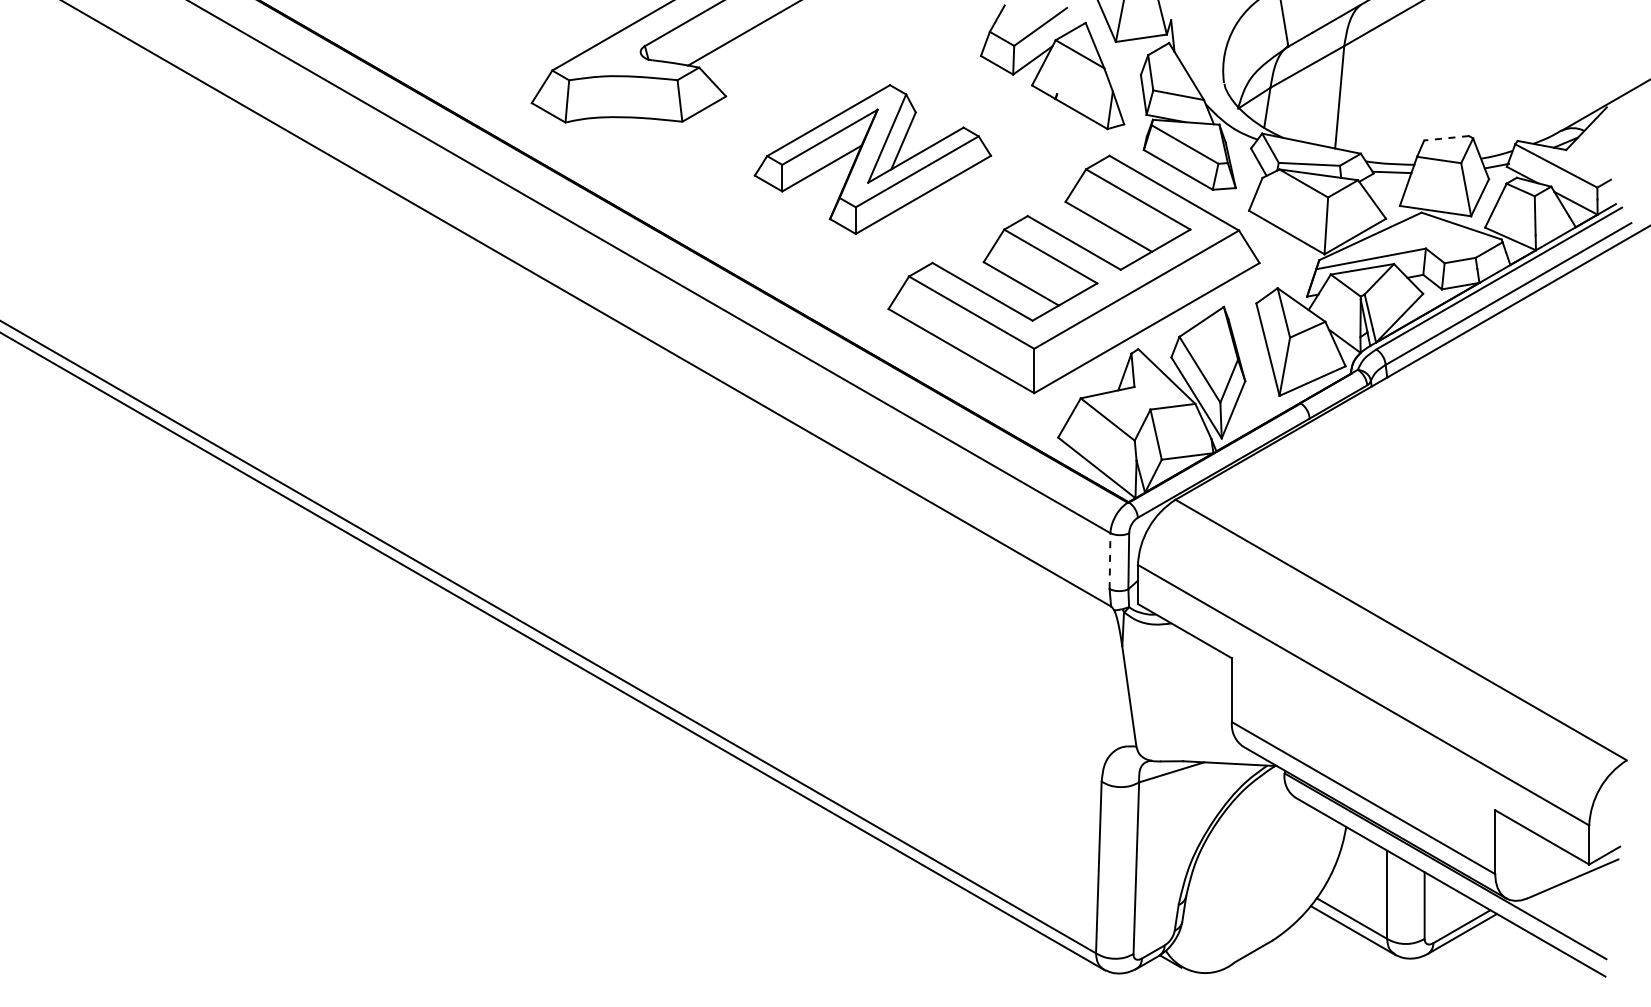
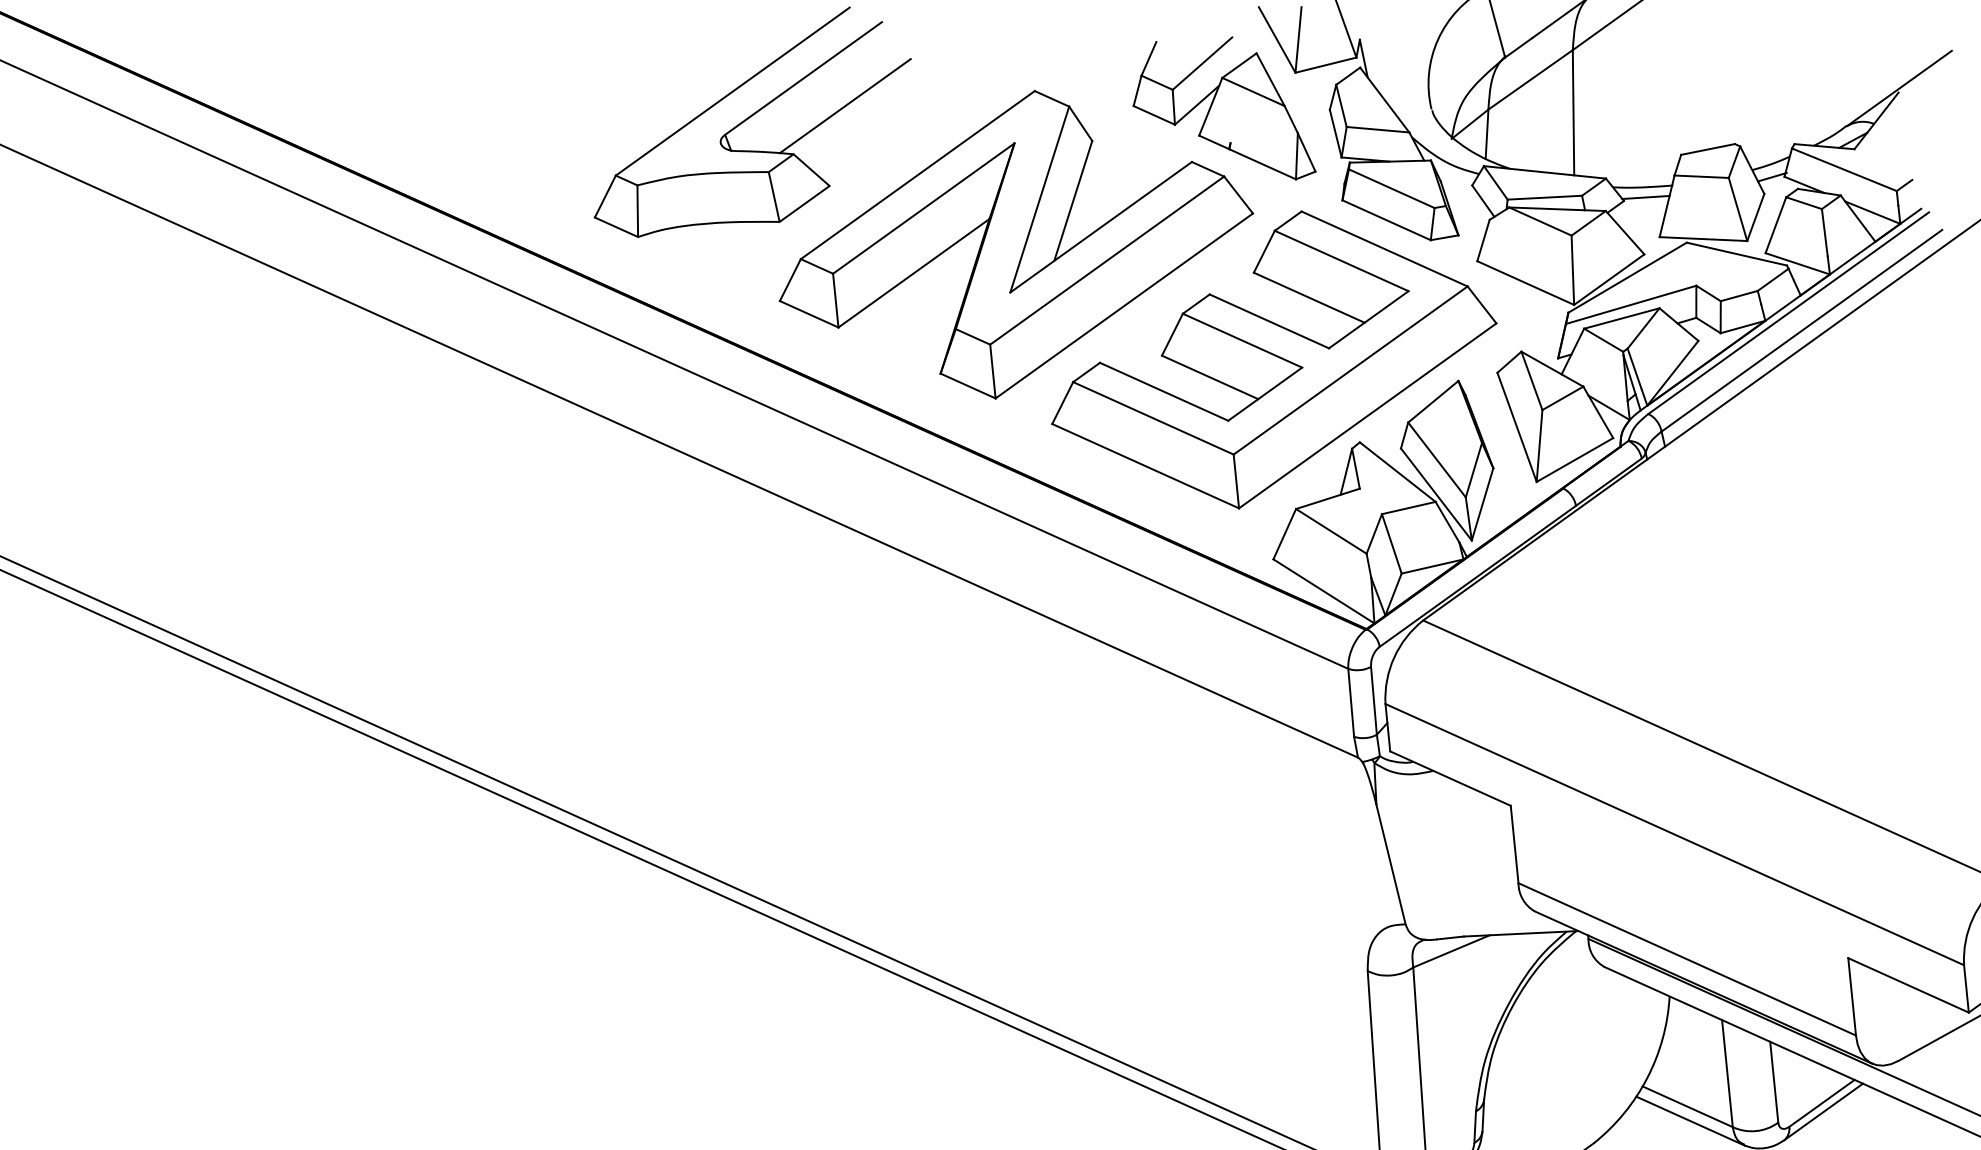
line: (1446, 138) -> (1707, 149), dashed -> solid
part: (872, 159) -> (1014, 244), size x1.67
line: (1110, 561) -> (1351, 703), dashed -> solid

